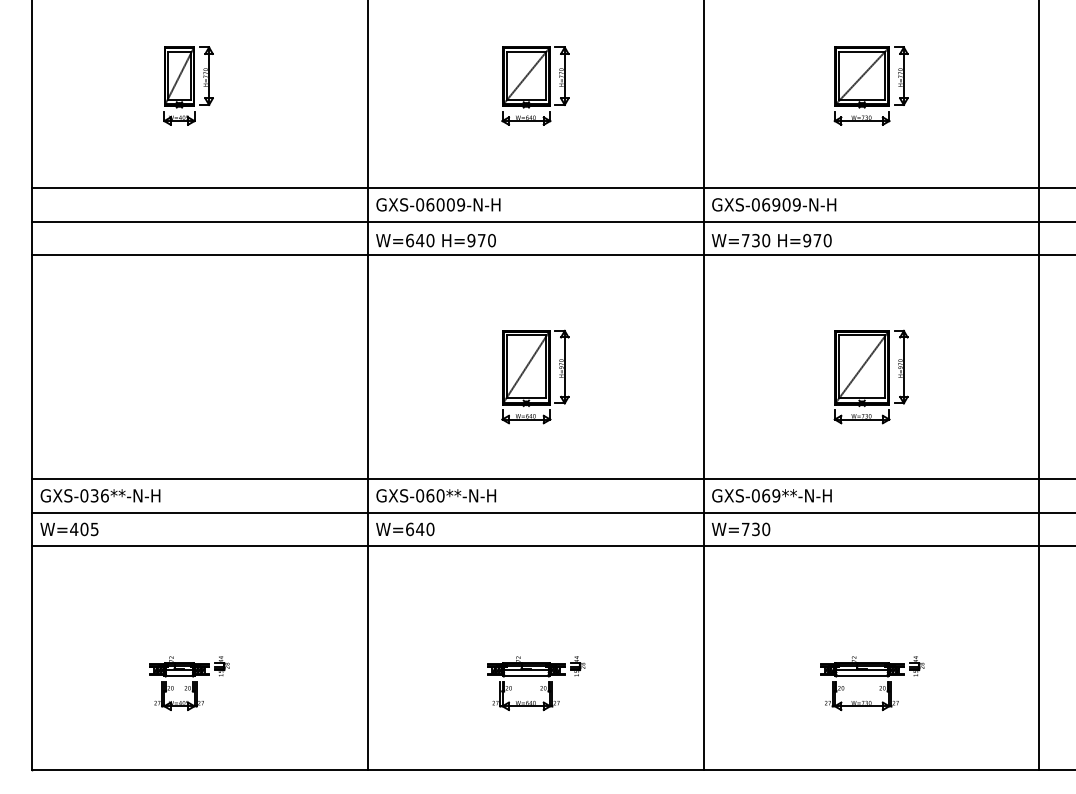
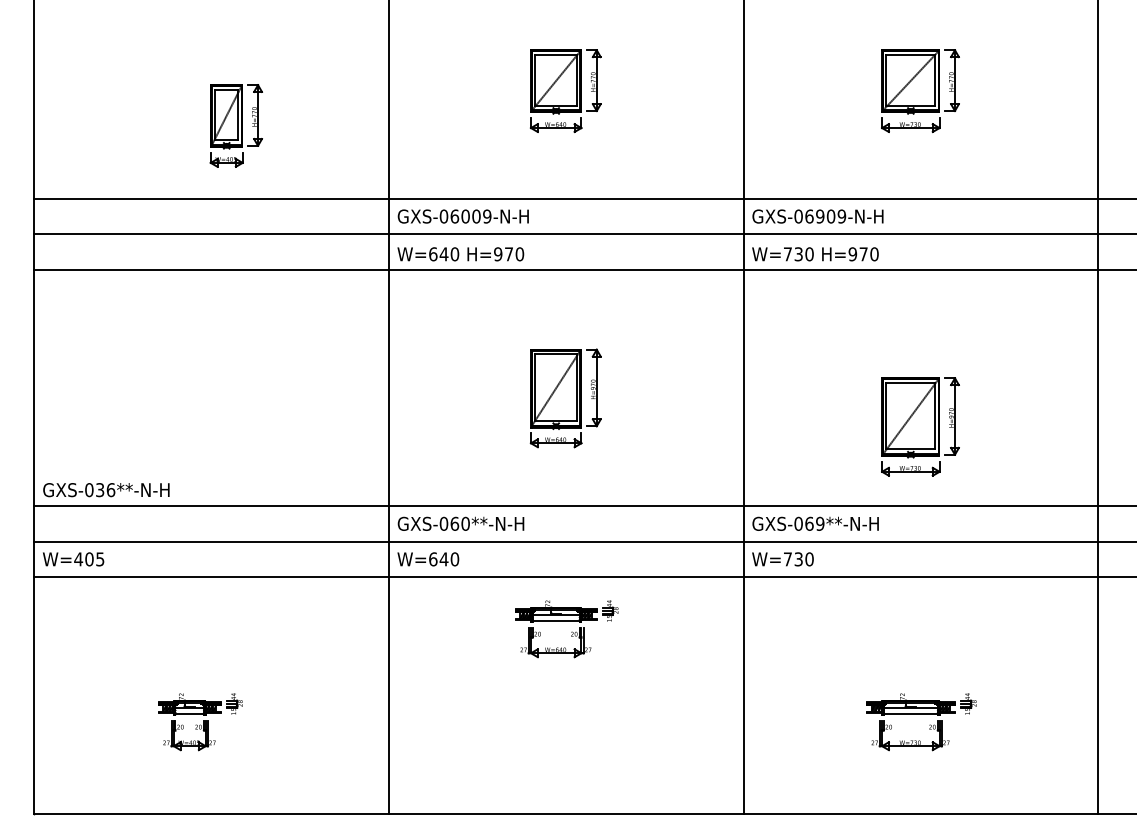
part: (188, 85) -> (236, 125), moved
part: (870, 376) -> (919, 426), moved
text: (100, 495) -> (106, 489), moved
part: (536, 683) -> (566, 629), moved

